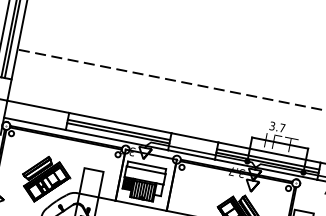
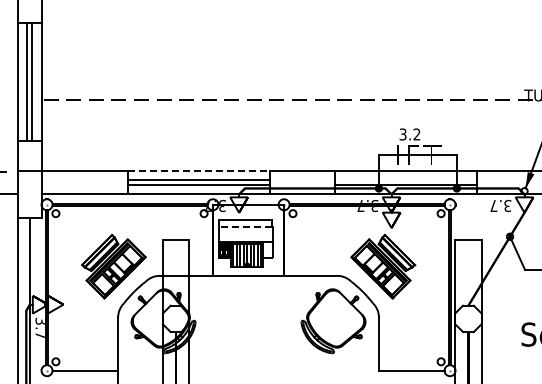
line: (120, 123) -> (199, 170), solid -> dashed
text: (282, 128) -> (416, 134), 3.7 -> 3.2
line: (268, 159) -> (406, 180), removed
line: (146, 169) -> (245, 226), solid -> dashed

